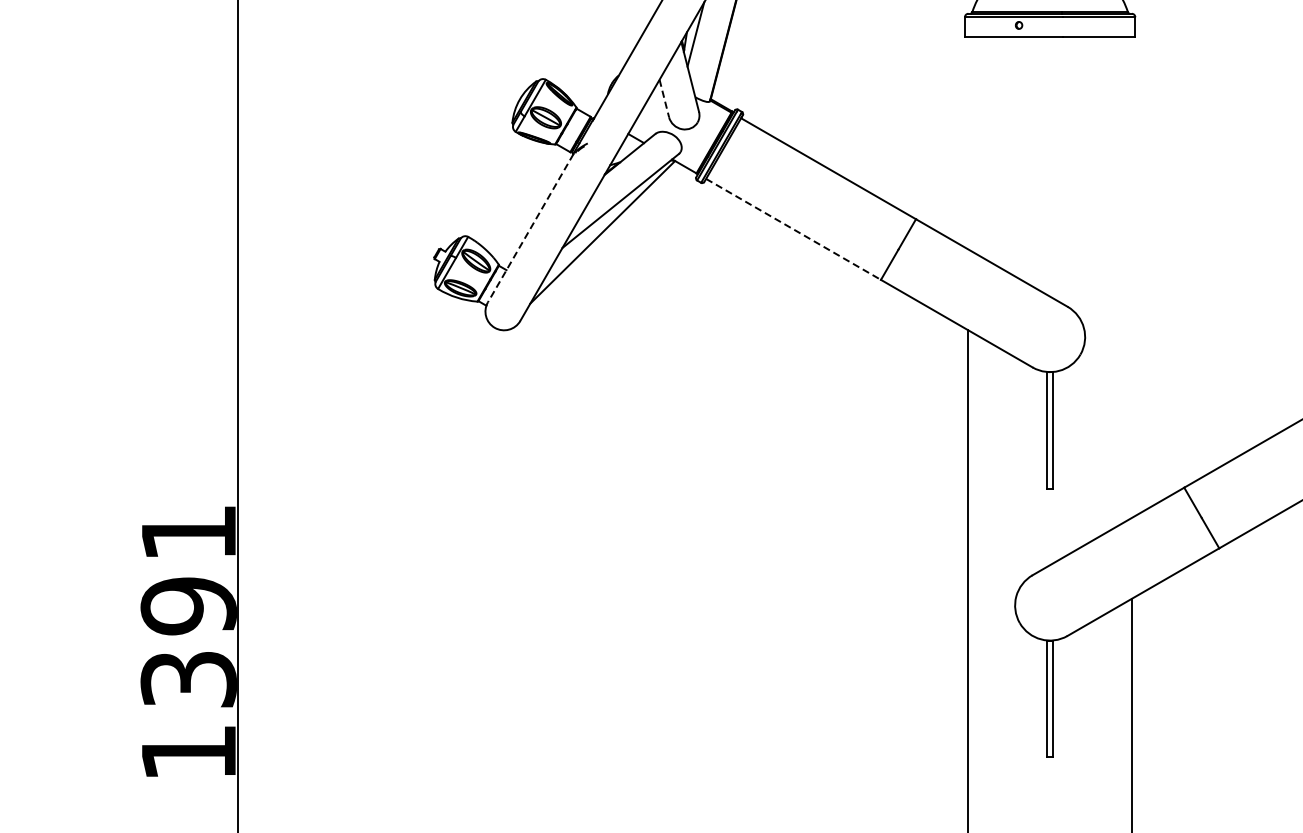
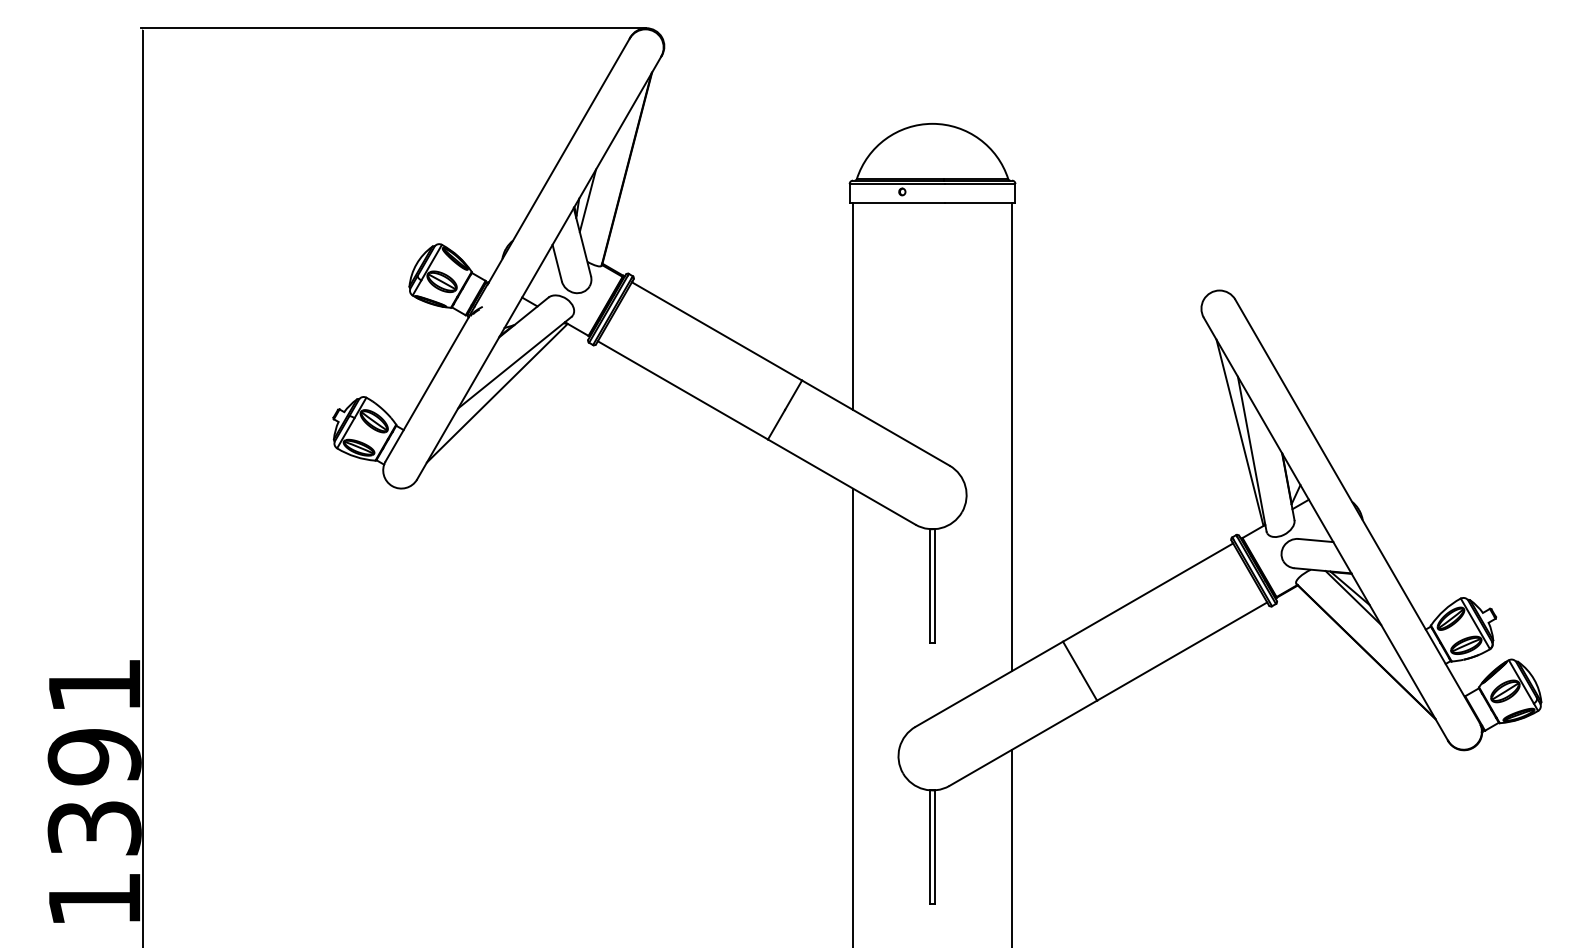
line: (664, 98) -> (557, 263), dashed -> solid
line: (968, 143) -> (853, 306), added
line: (530, 228) -> (427, 389), dashed -> solid
line: (794, 229) -> (683, 390), dashed -> solid
line: (1132, 277) -> (1012, 437), added

